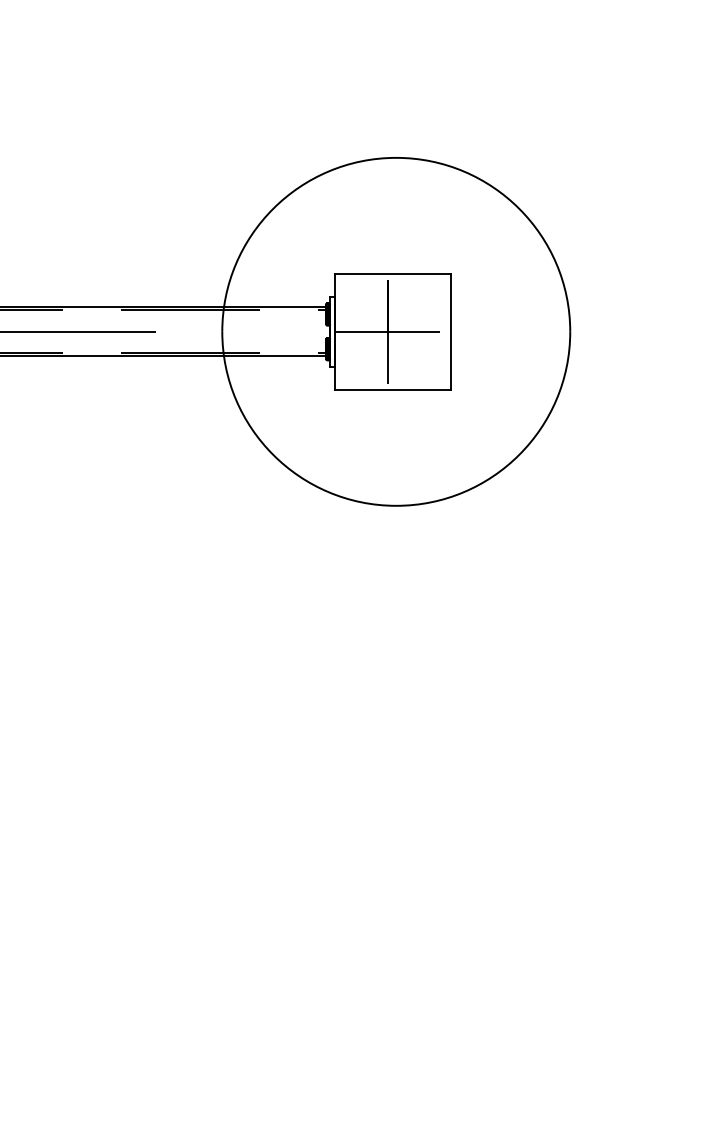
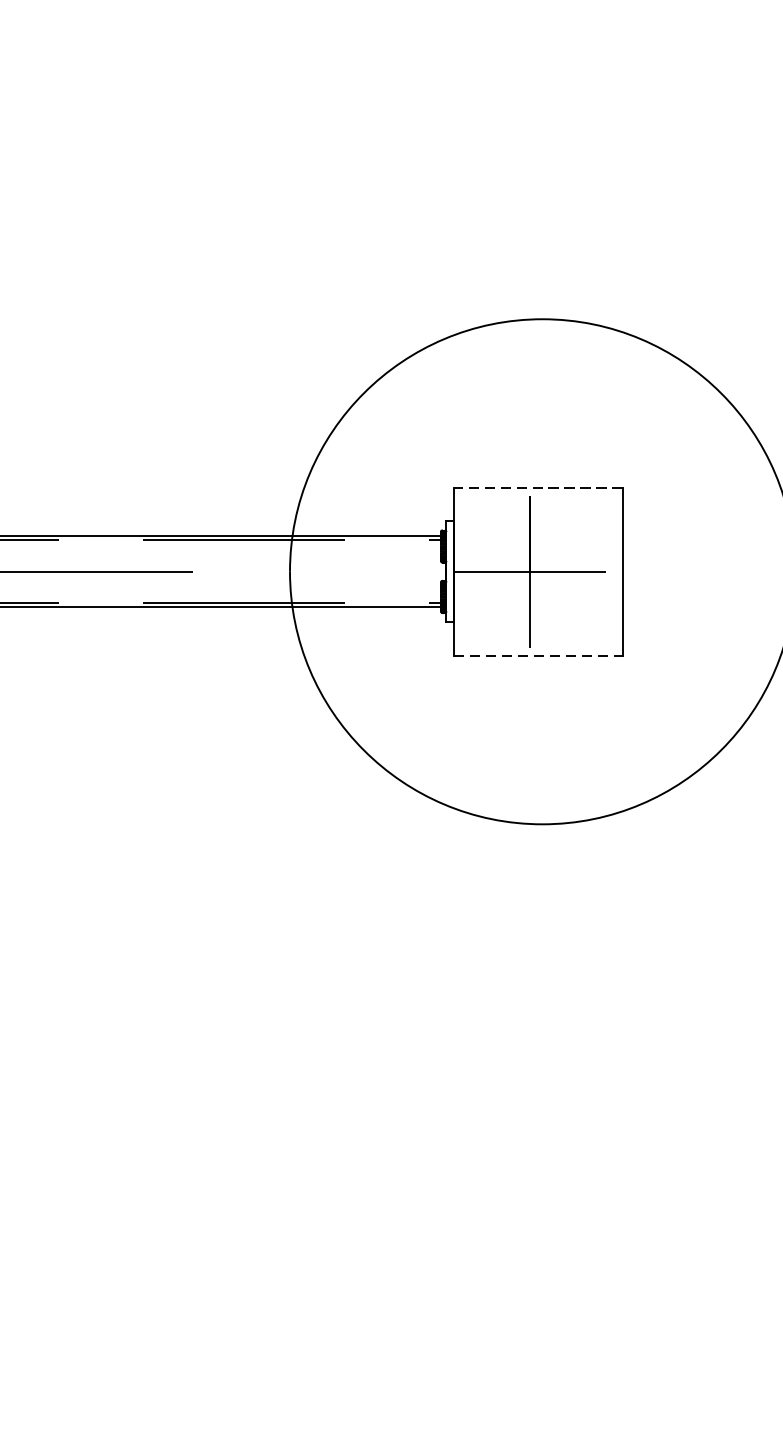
line: (393, 273) -> (538, 487), solid -> dashed
line: (393, 389) -> (538, 655), solid -> dashed

